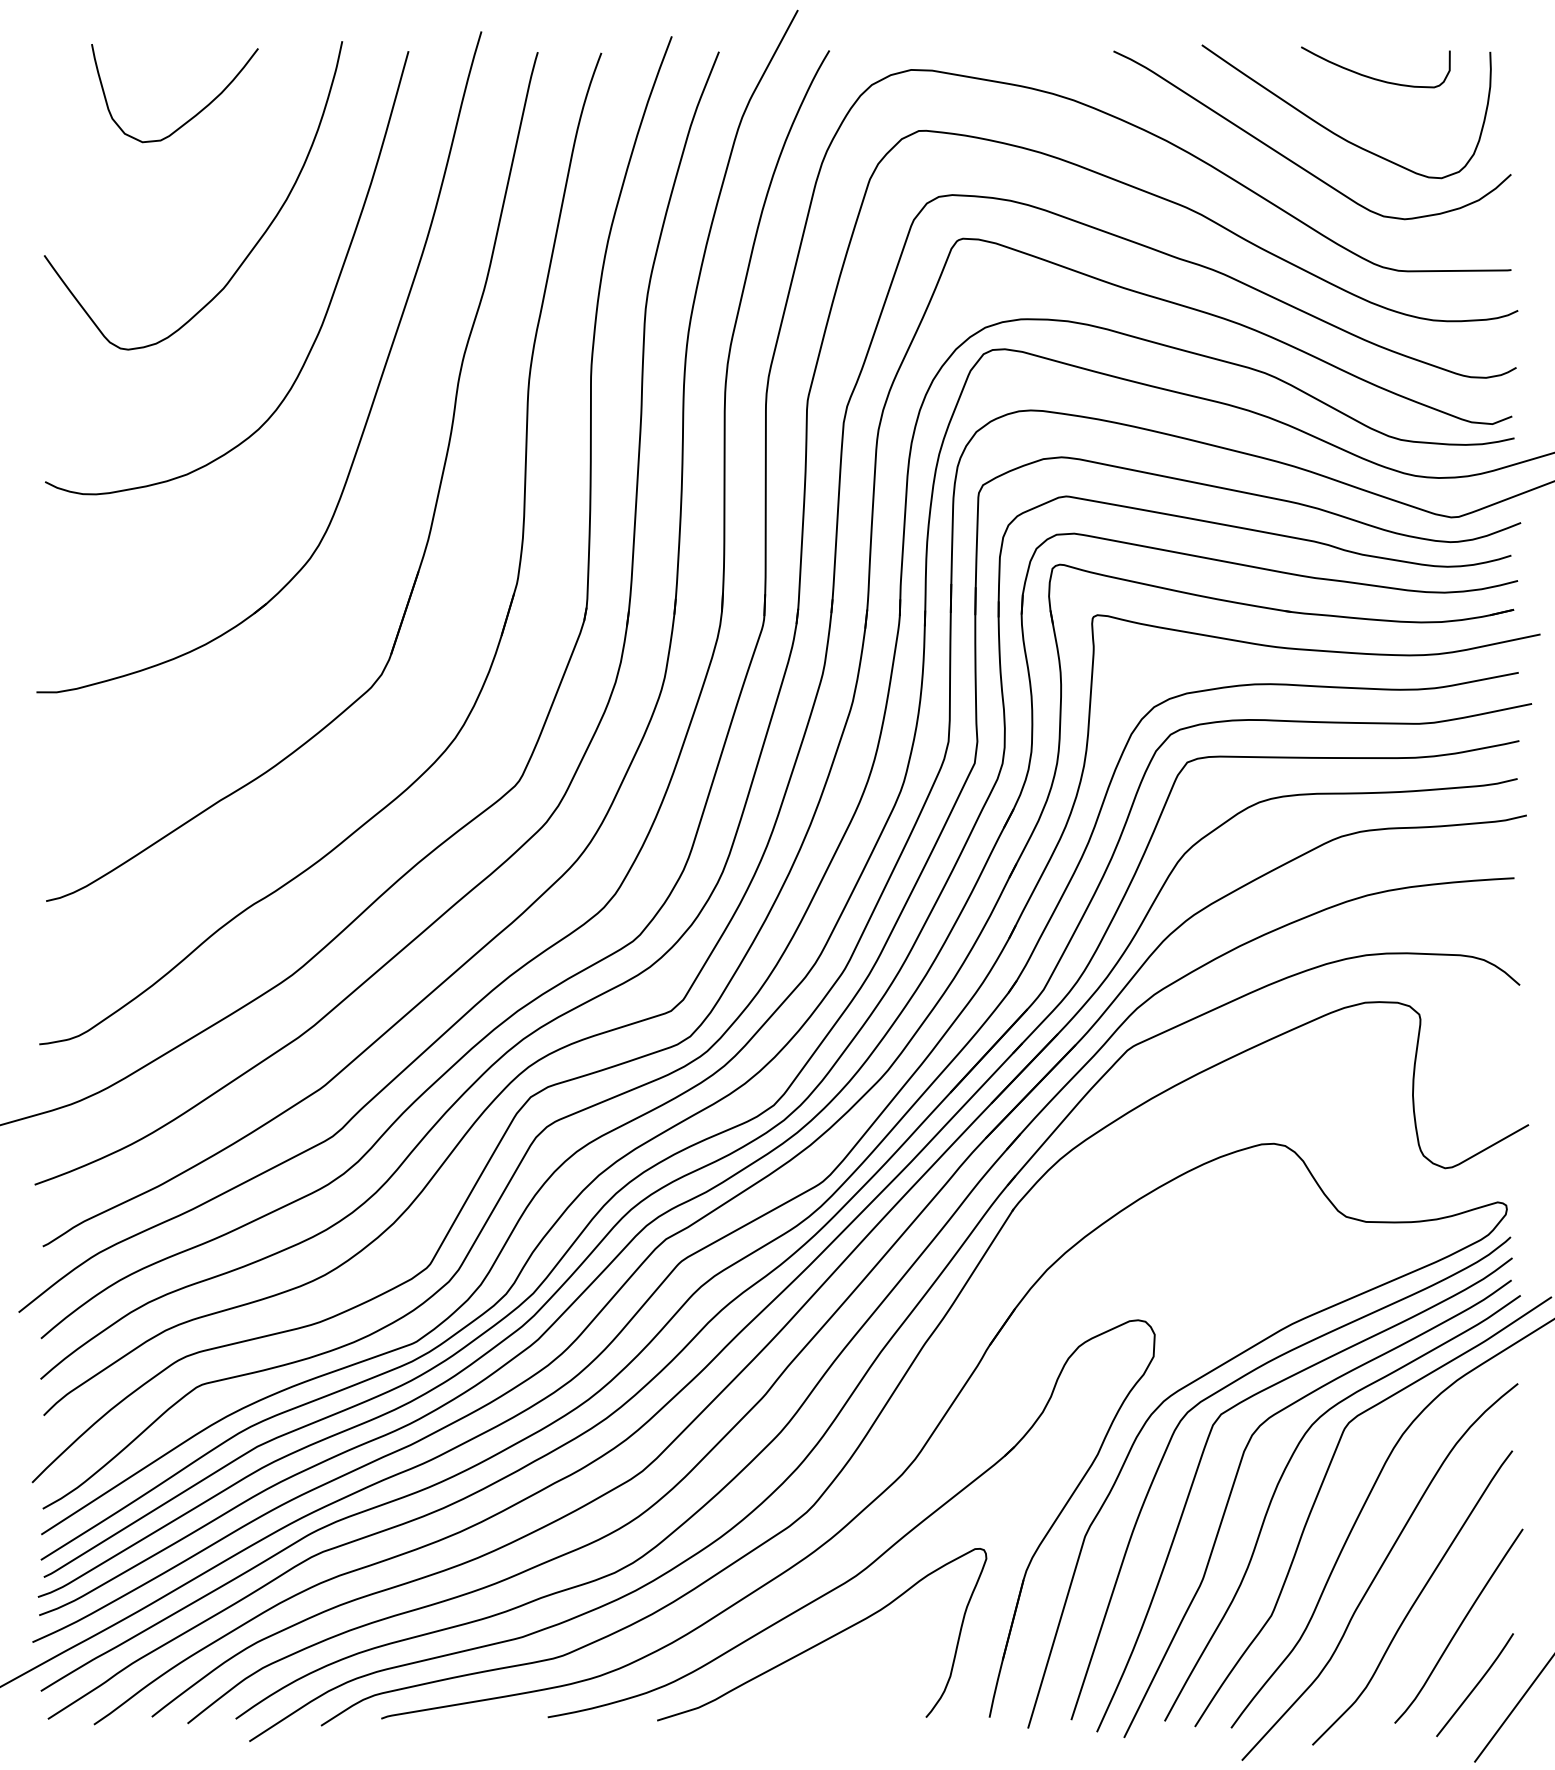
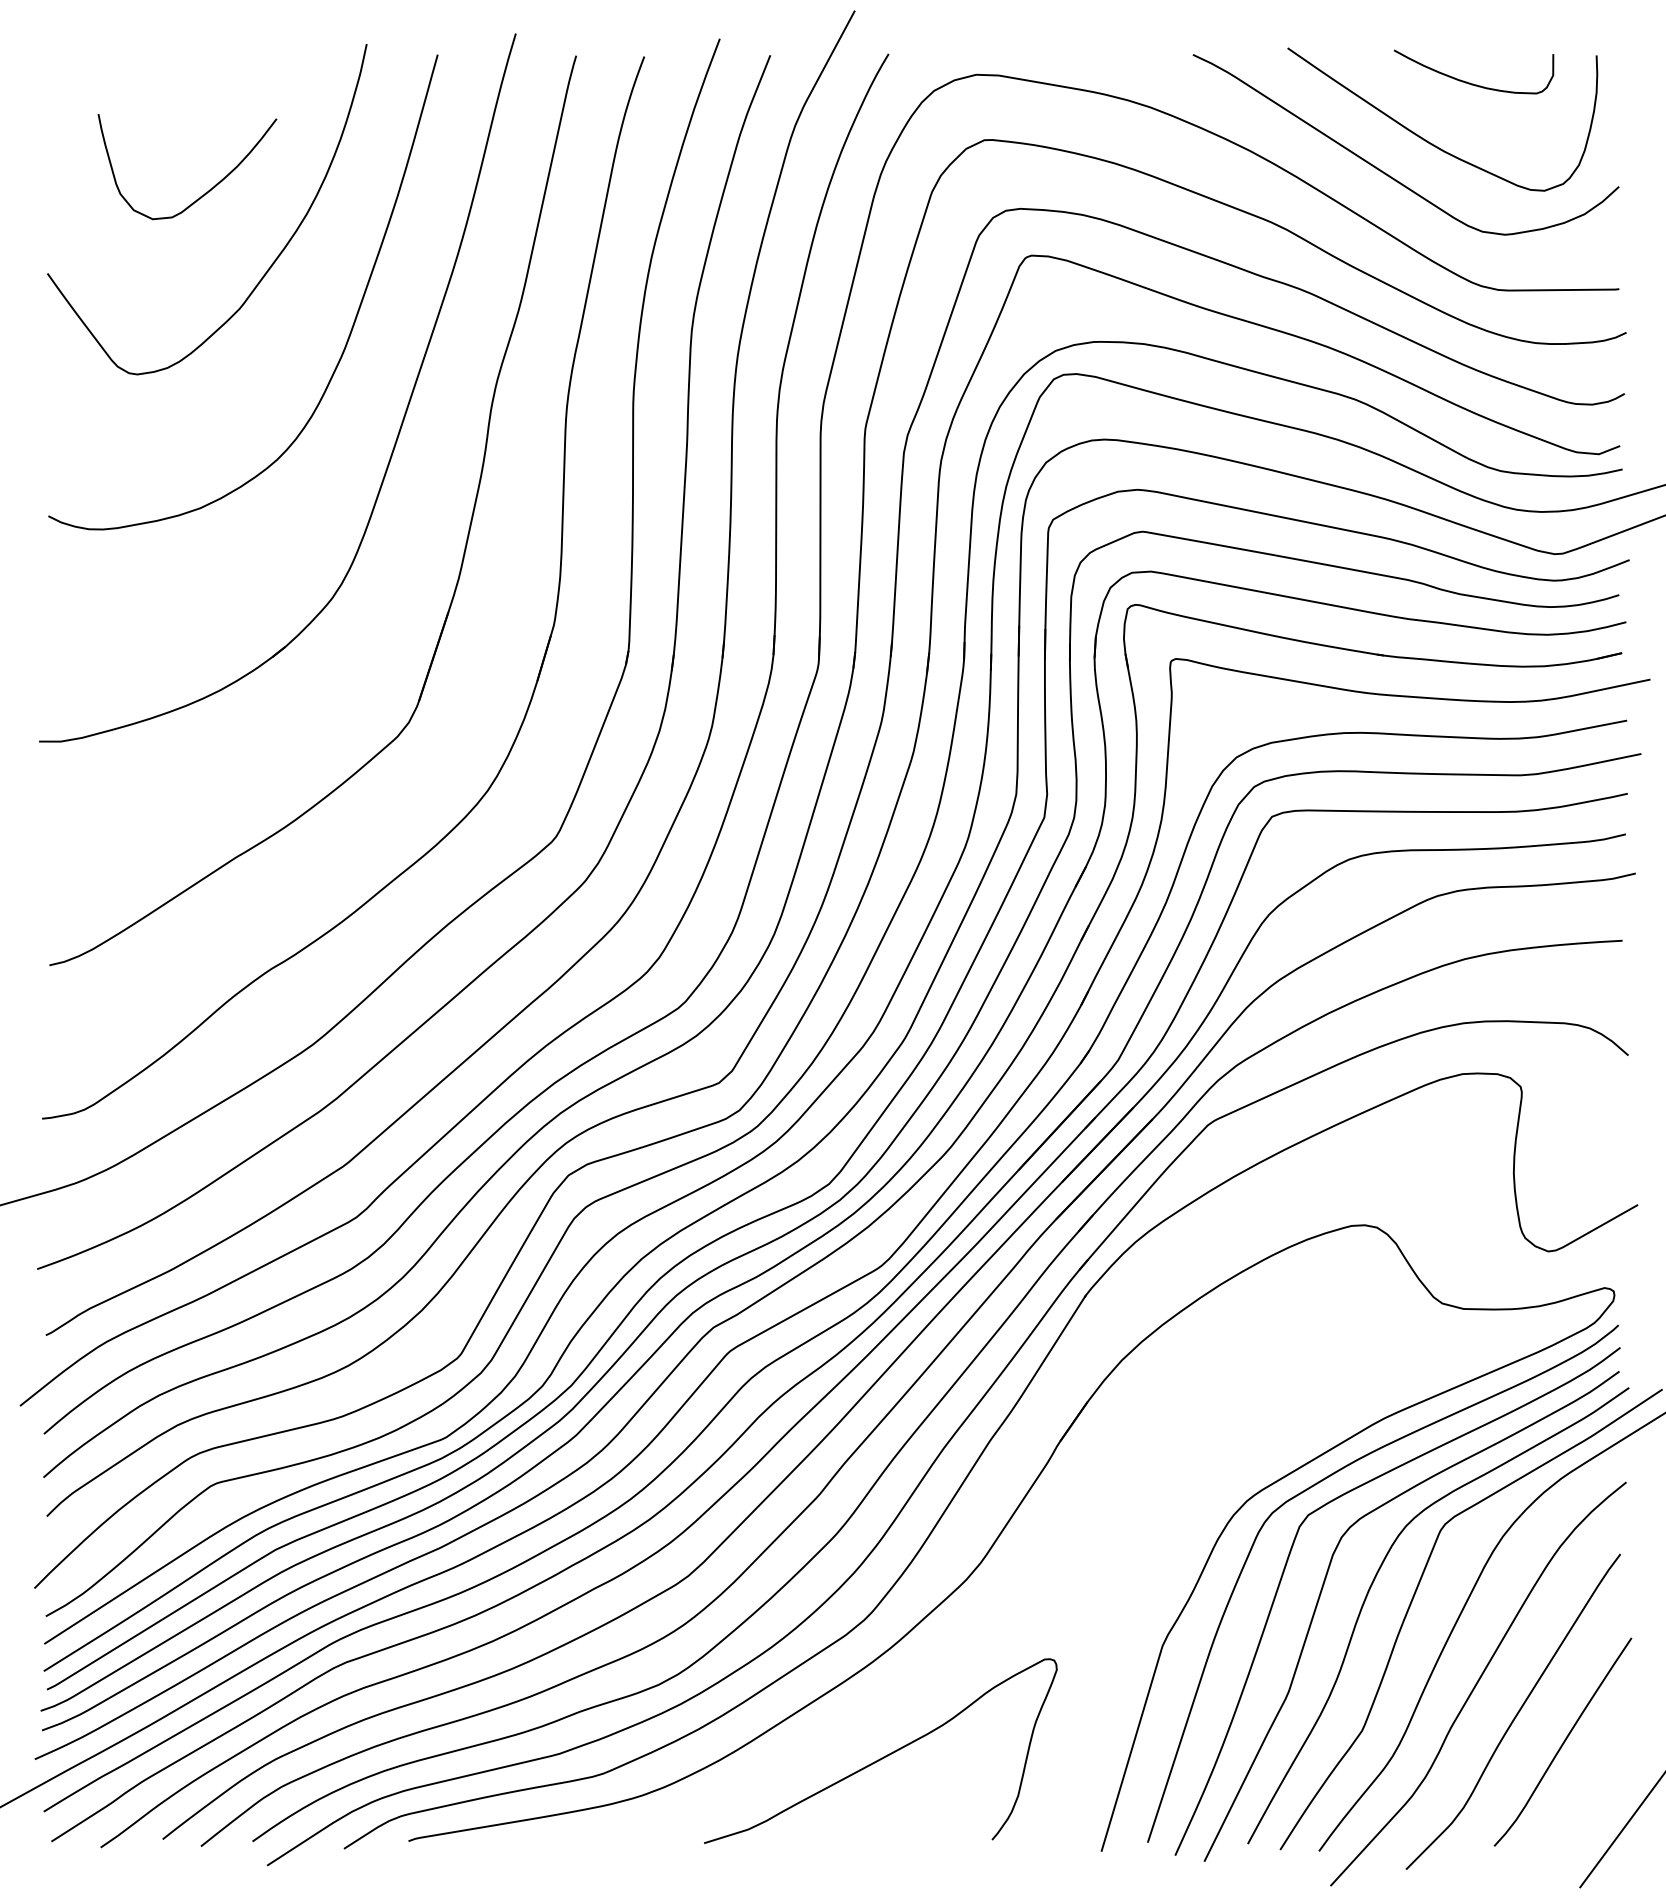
curve: (191, 117) -> (205, 192), moved
part: (880, 1554) -> (943, 1665), removed
curve: (1476, 1684) -> (1581, 1804), removed

